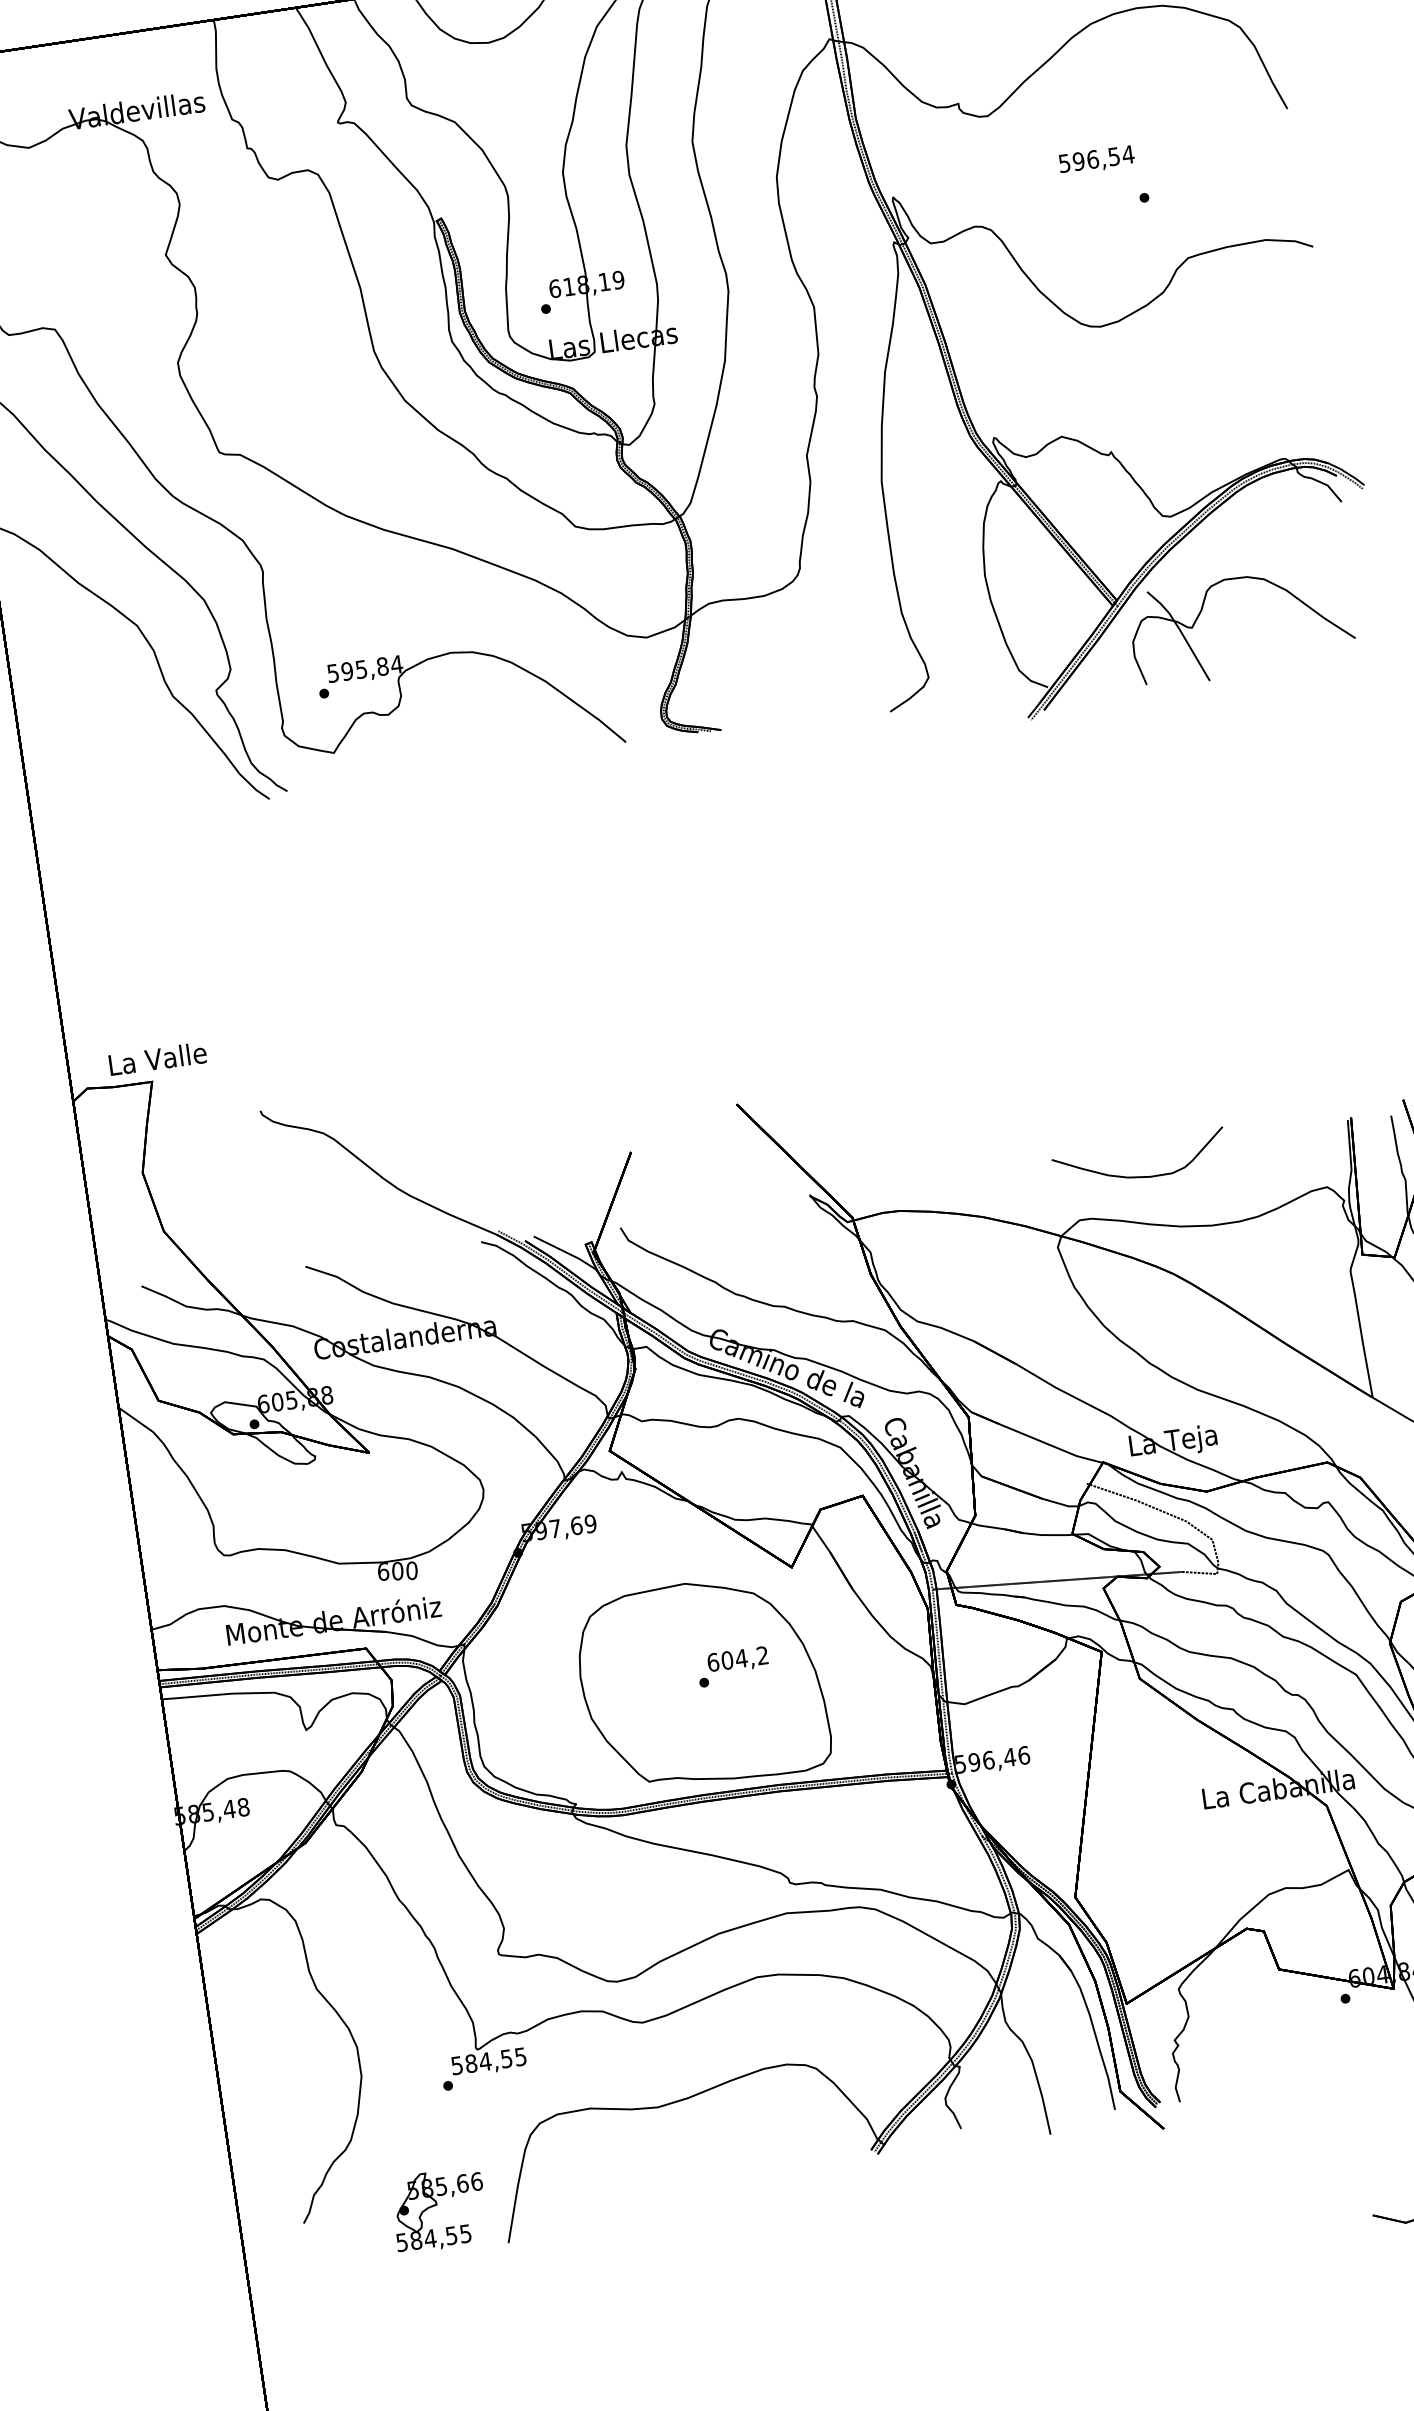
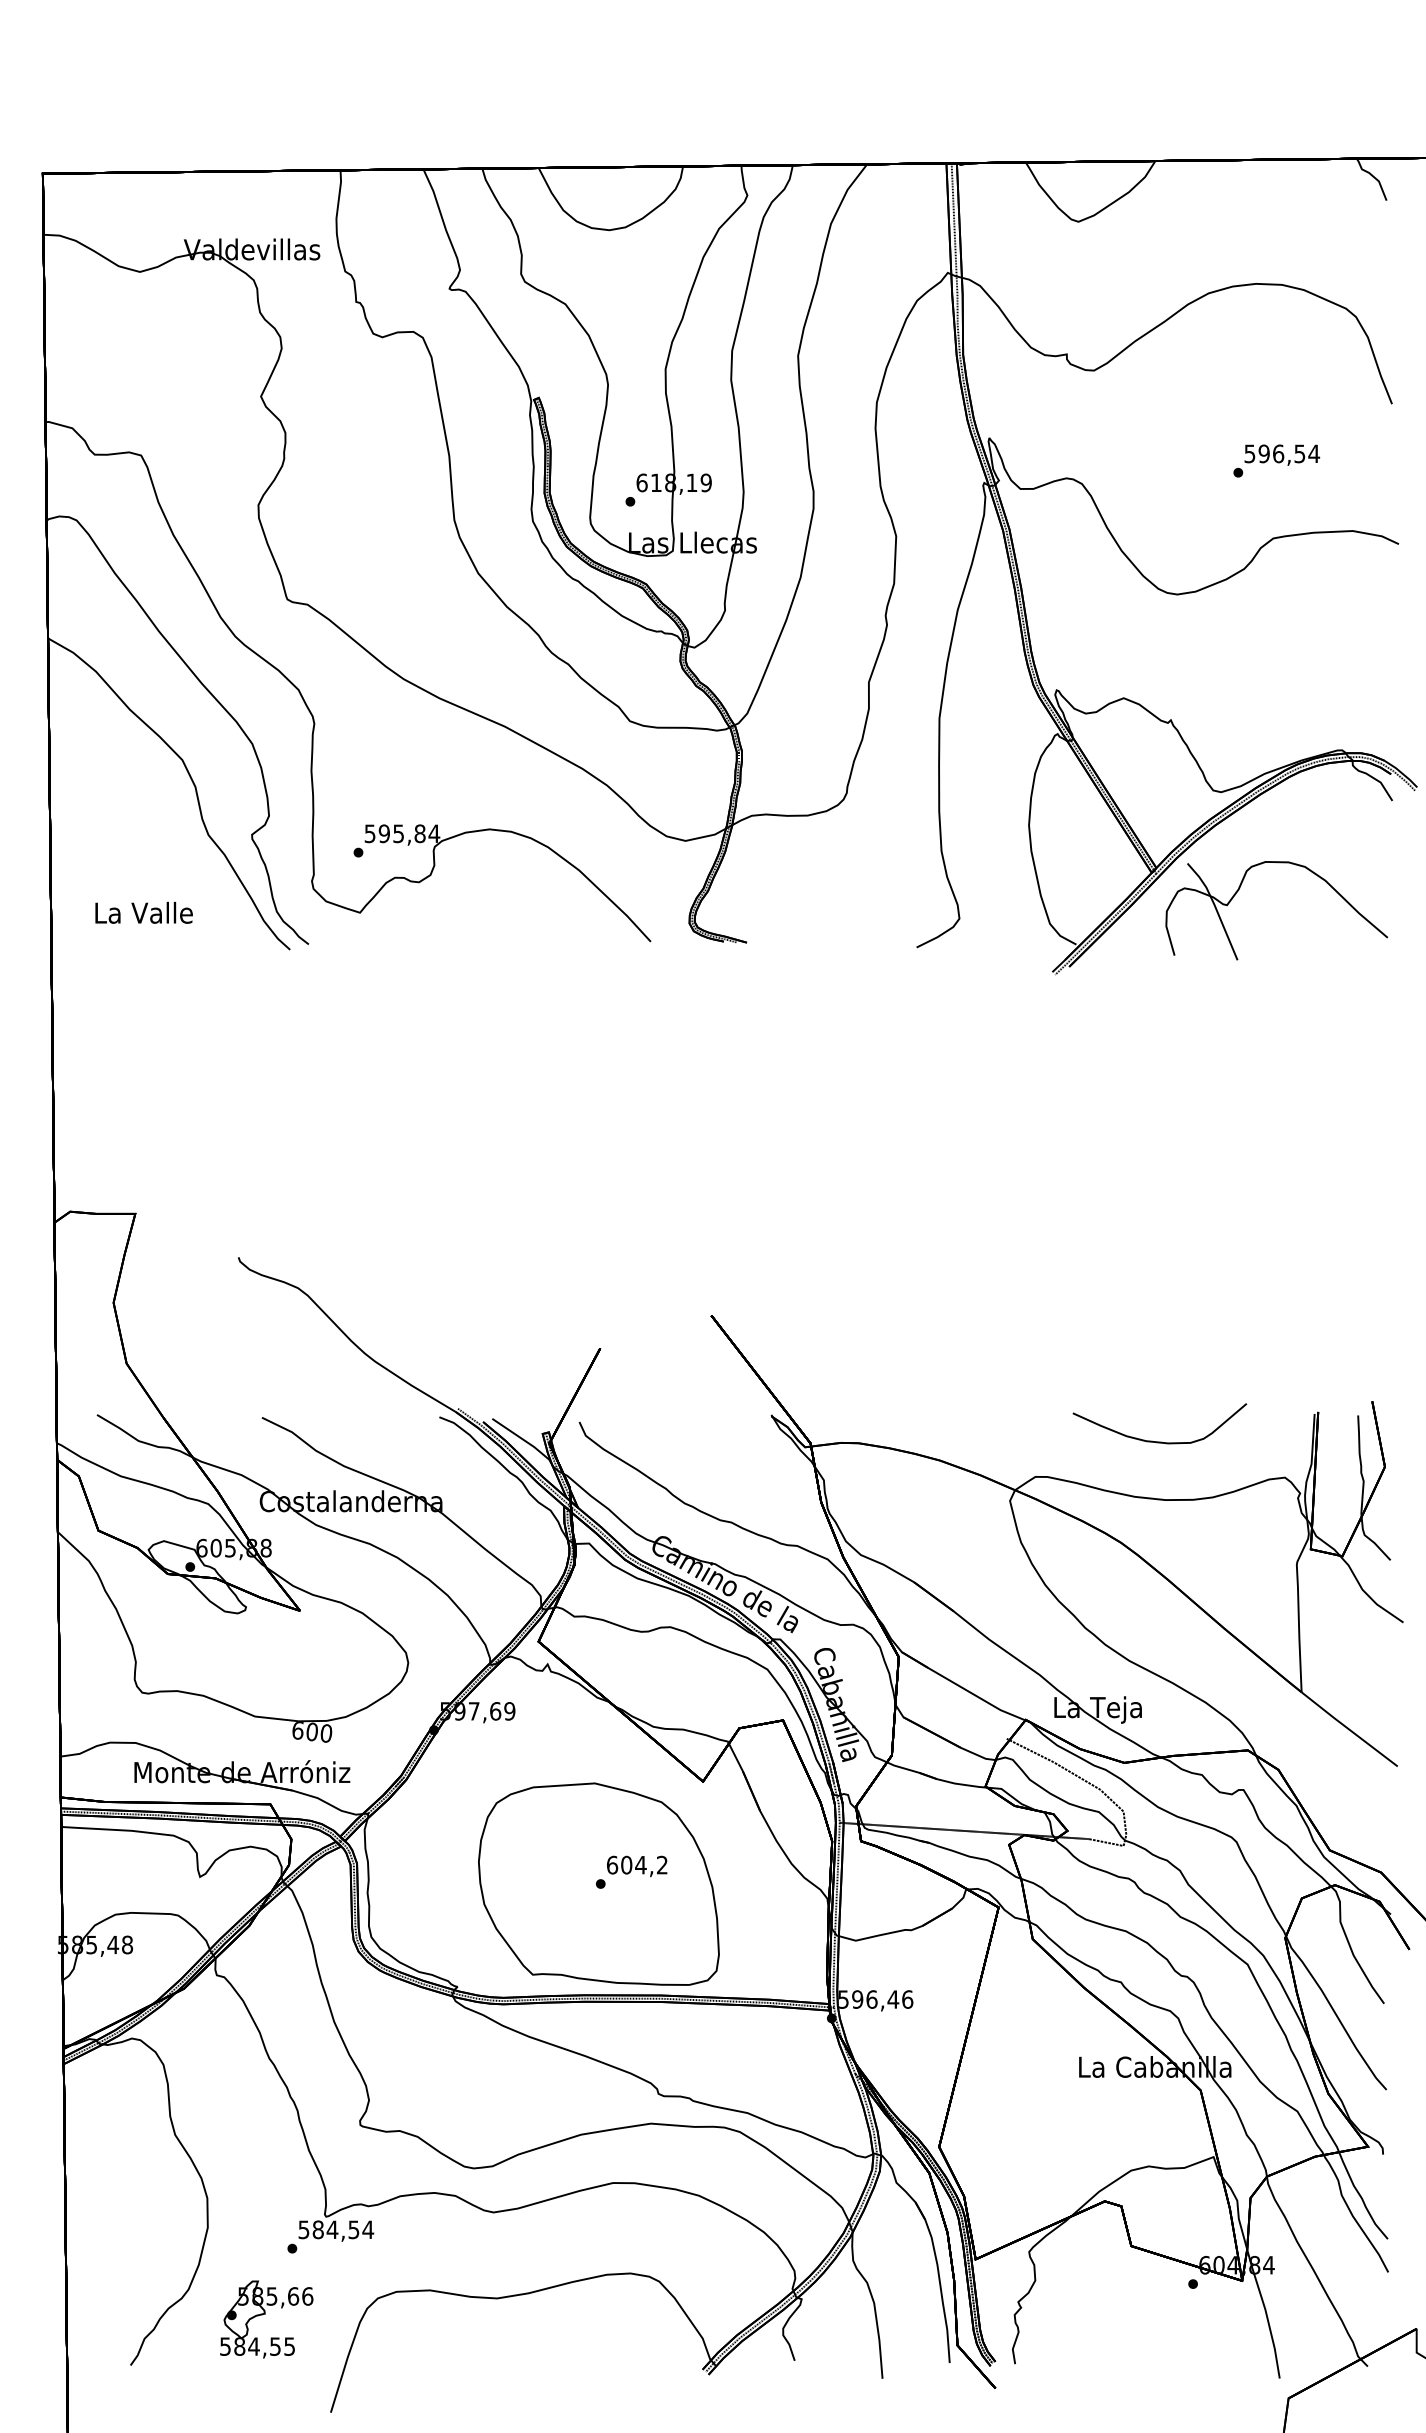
text: (1097, 159) -> (1282, 454), moved
text: (157, 1058) -> (143, 912), moved
curve: (1141, 1176) -> (1159, 1441), moved
text: (521, 2056) -> (368, 2229), 584,55 -> 584,54
part: (439, 2210) -> (266, 2319), moved

